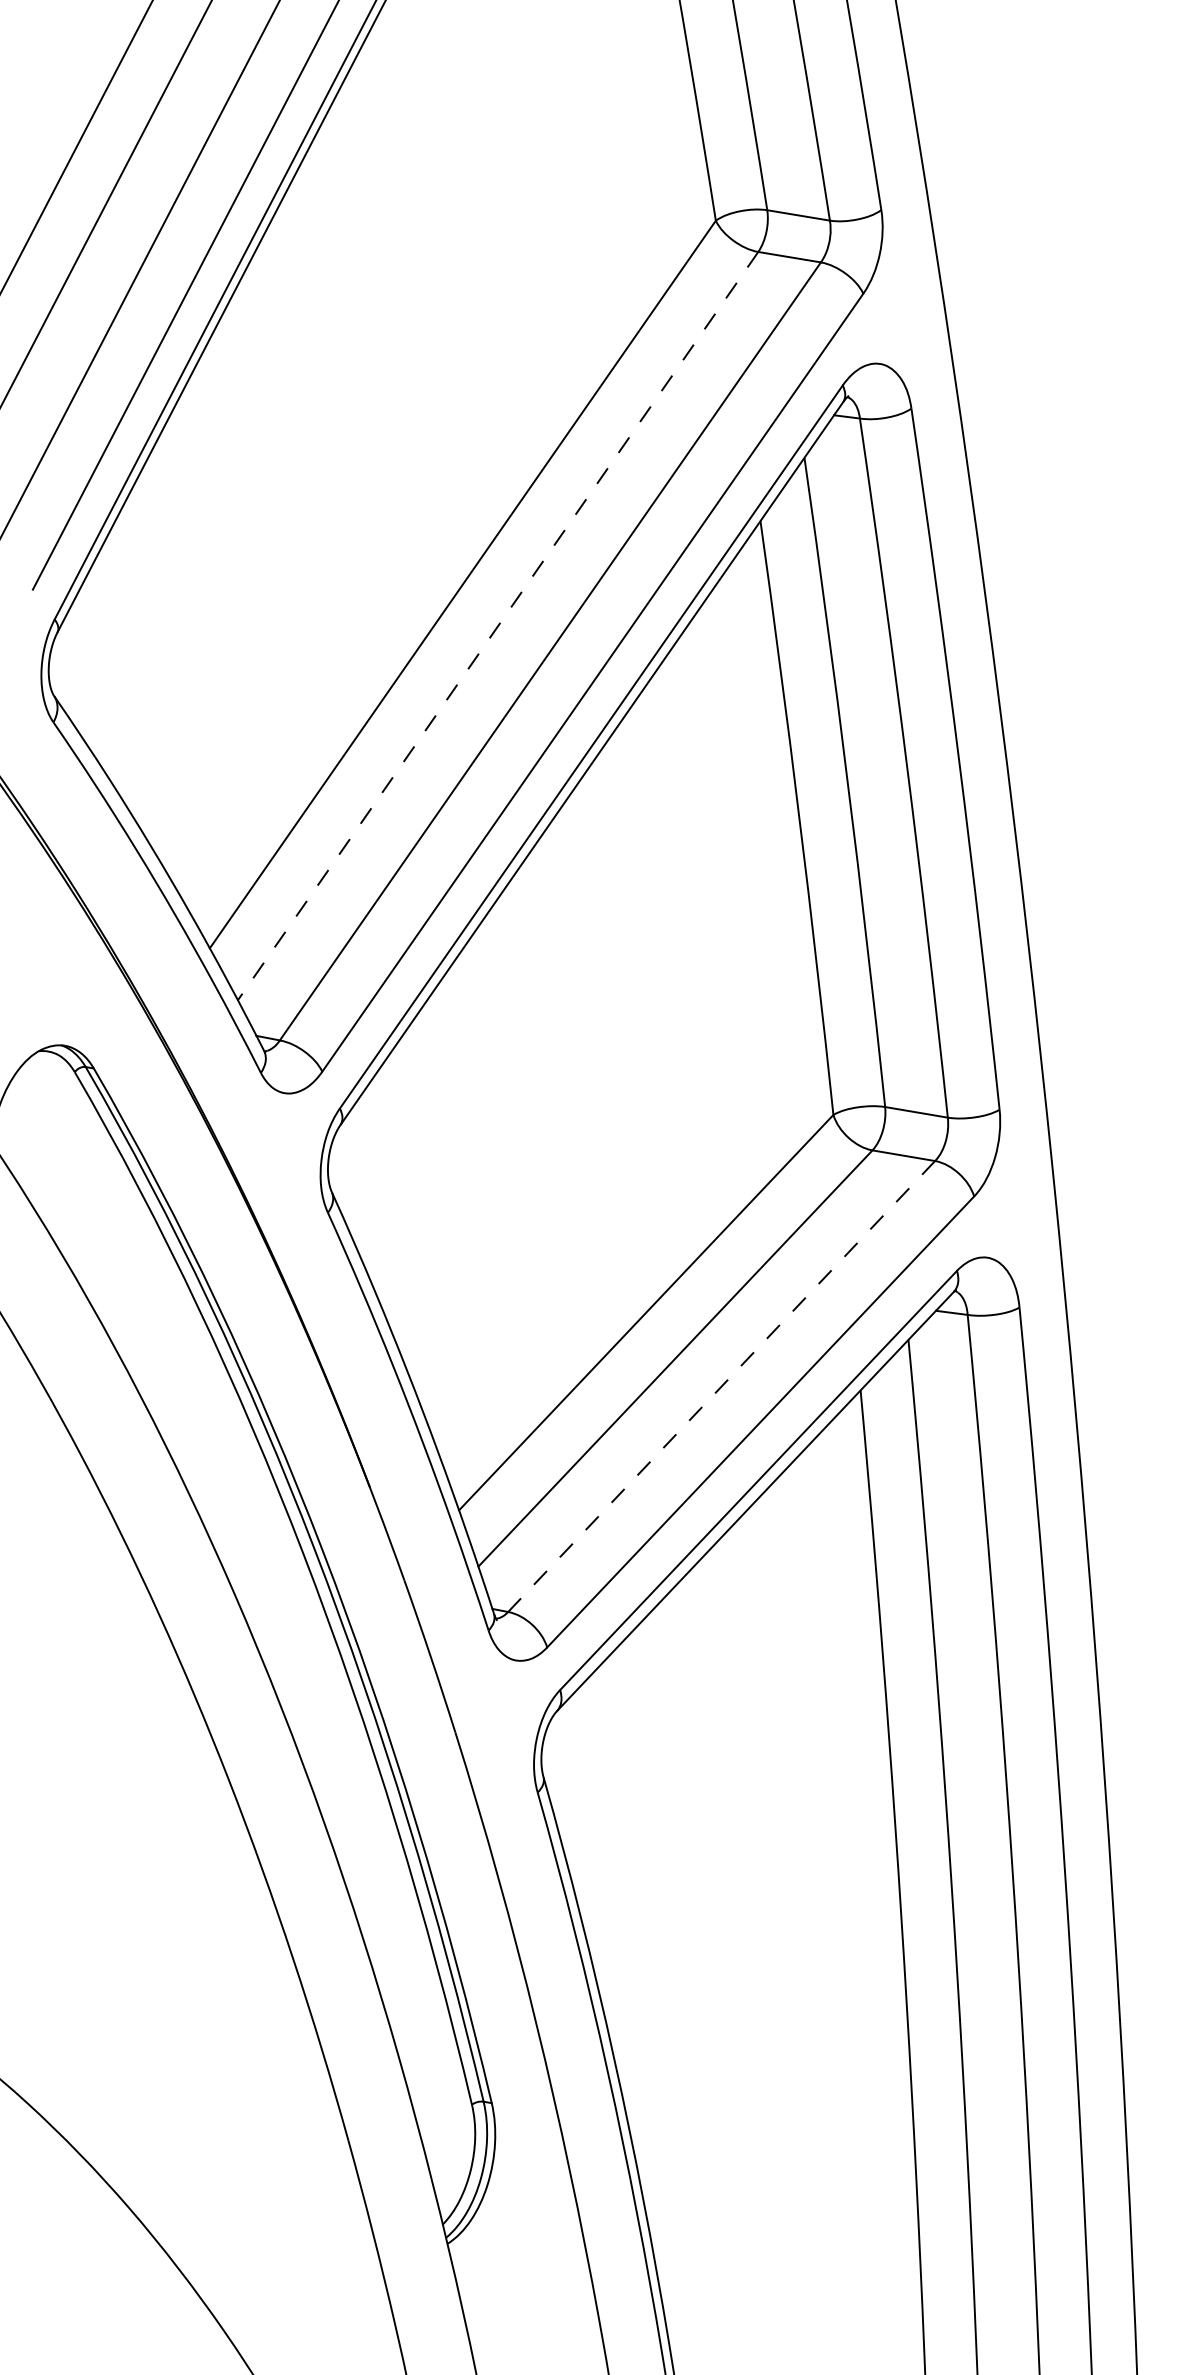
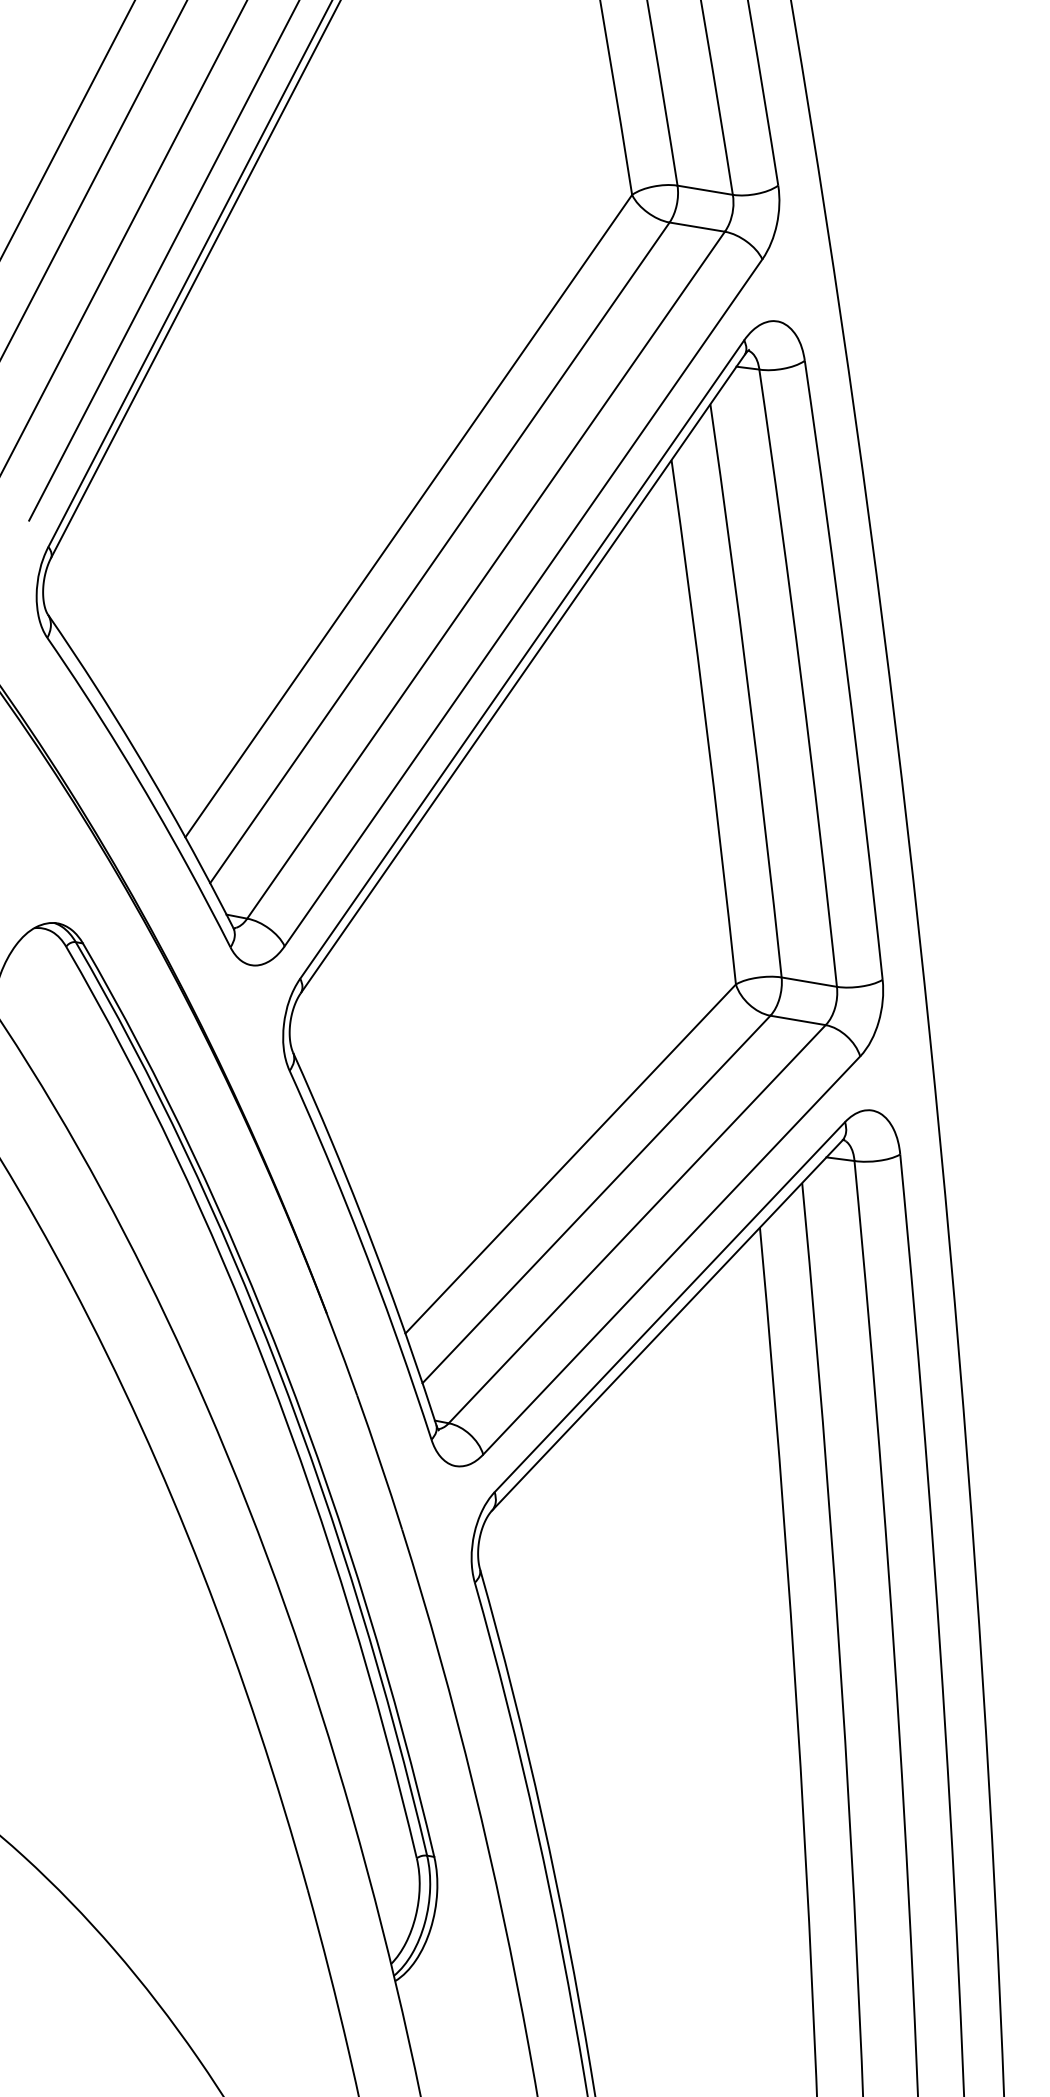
line: (498, 626) -> (440, 553), dashed -> solid
line: (721, 1386) -> (637, 1224), dashed -> solid

